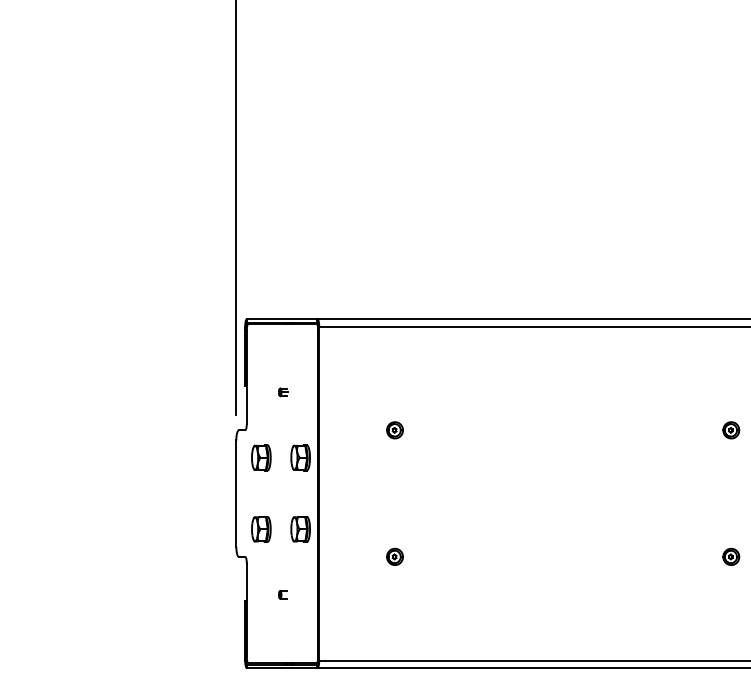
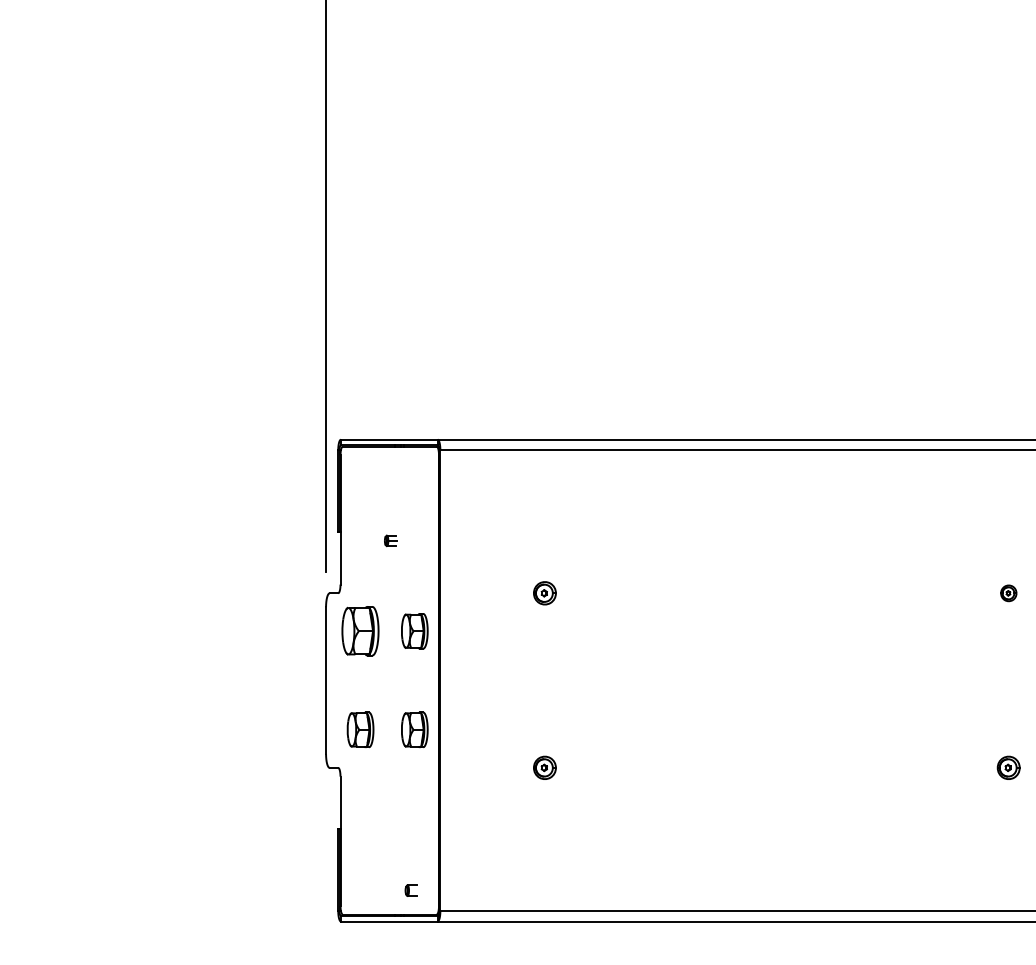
part: (731, 430) -> (1008, 593), size x0.7
part: (261, 457) -> (360, 630), size x1.4
part: (282, 594) -> (410, 890), moved

